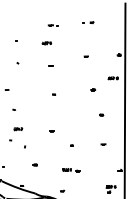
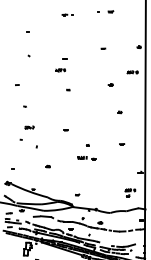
part: (88, 22) -> (105, 11), size x1.4
part: (46, 43) -> (60, 70), moved
line: (70, 170) -> (86, 158), moved

